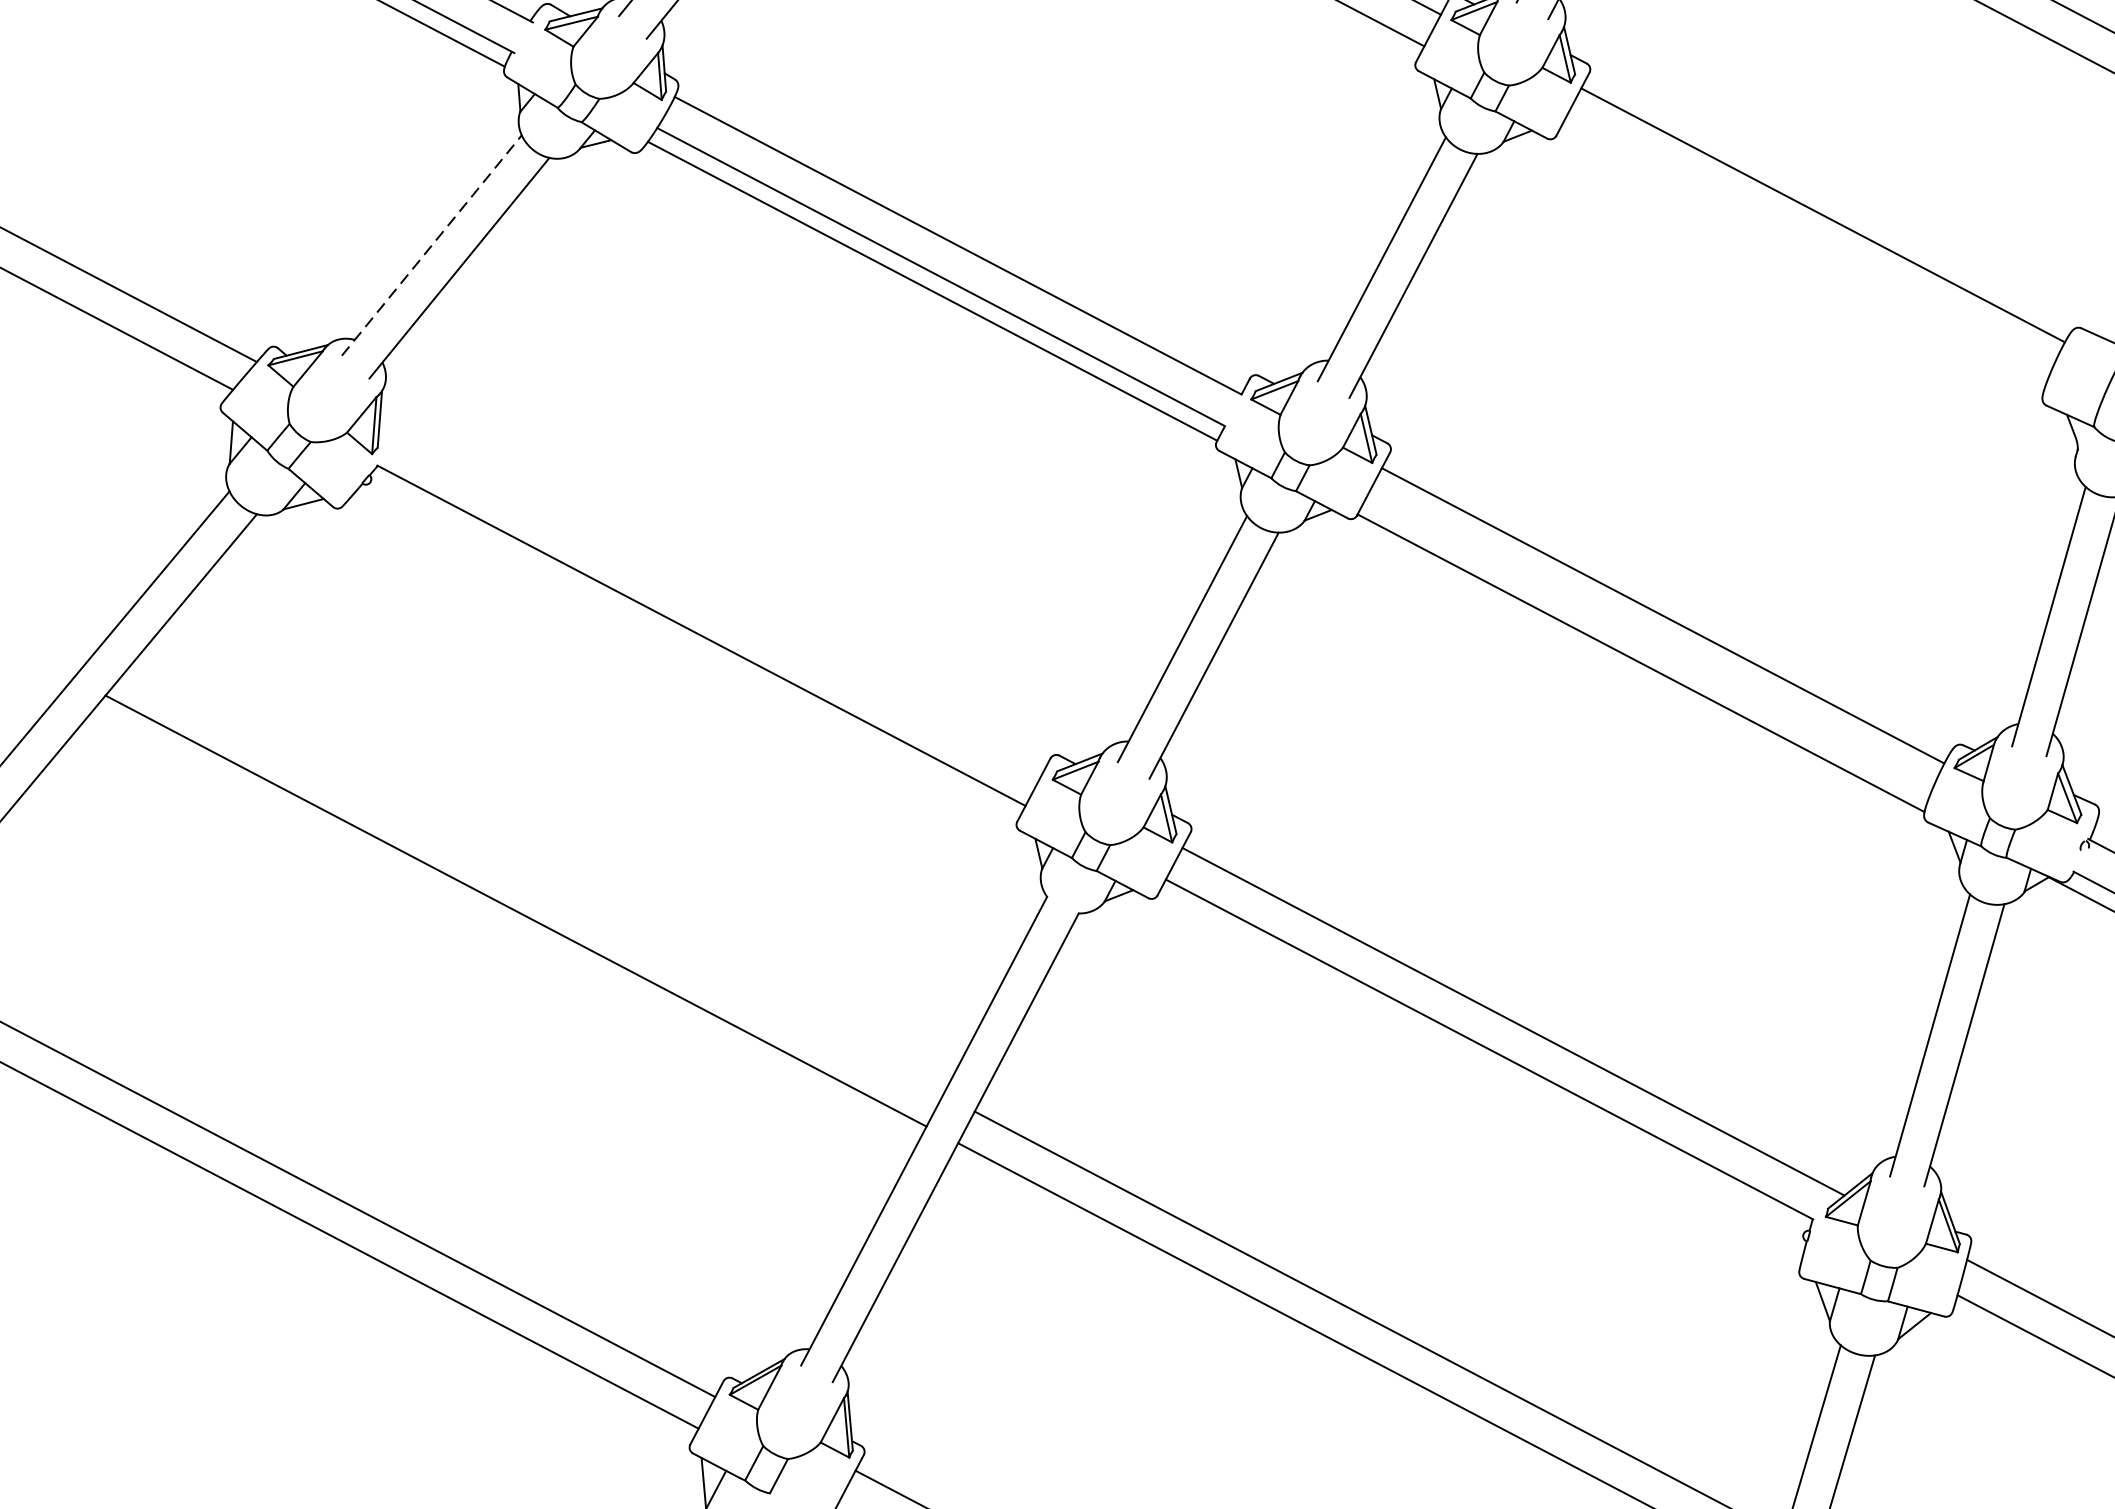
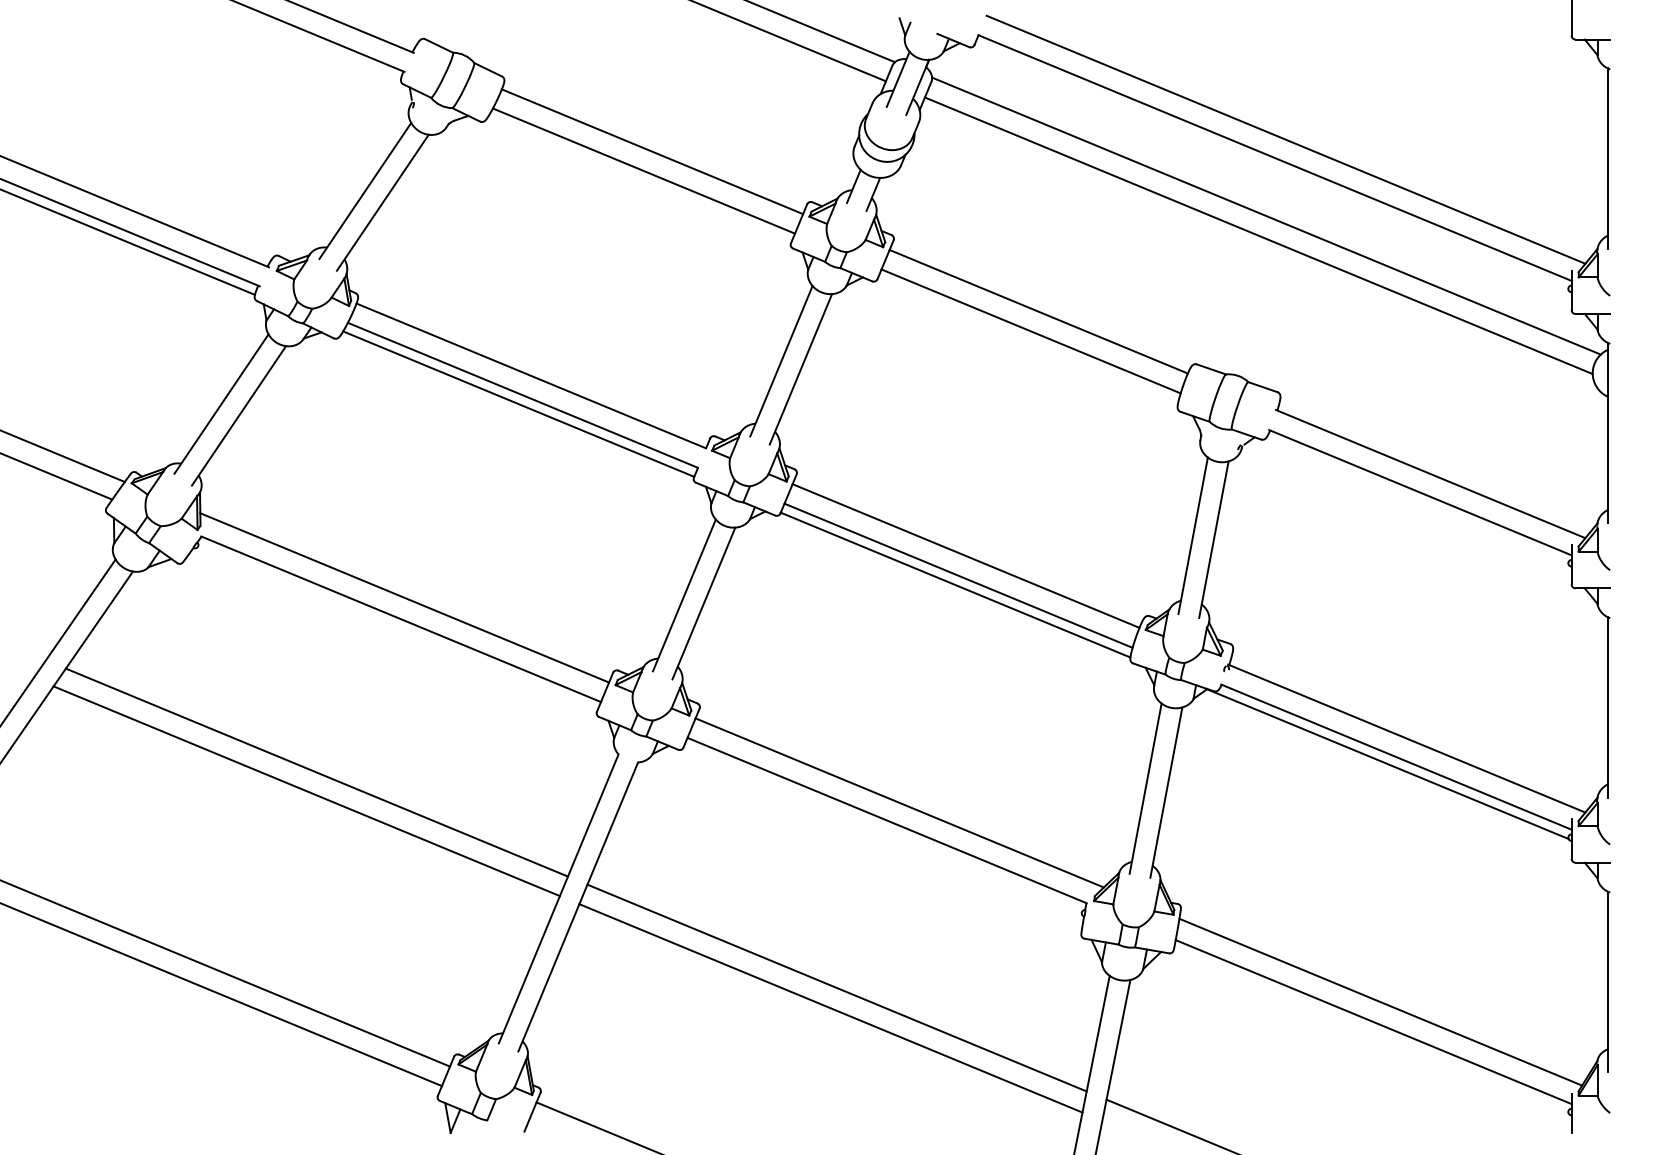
line: (431, 244) -> (221, 403), dashed -> solid
line: (1806, 247) -> (1030, 331), added
line: (710, 599) -> (404, 597), added
line: (1647, 647) -> (958, 575), added
line: (535, 881) -> (316, 772), added

